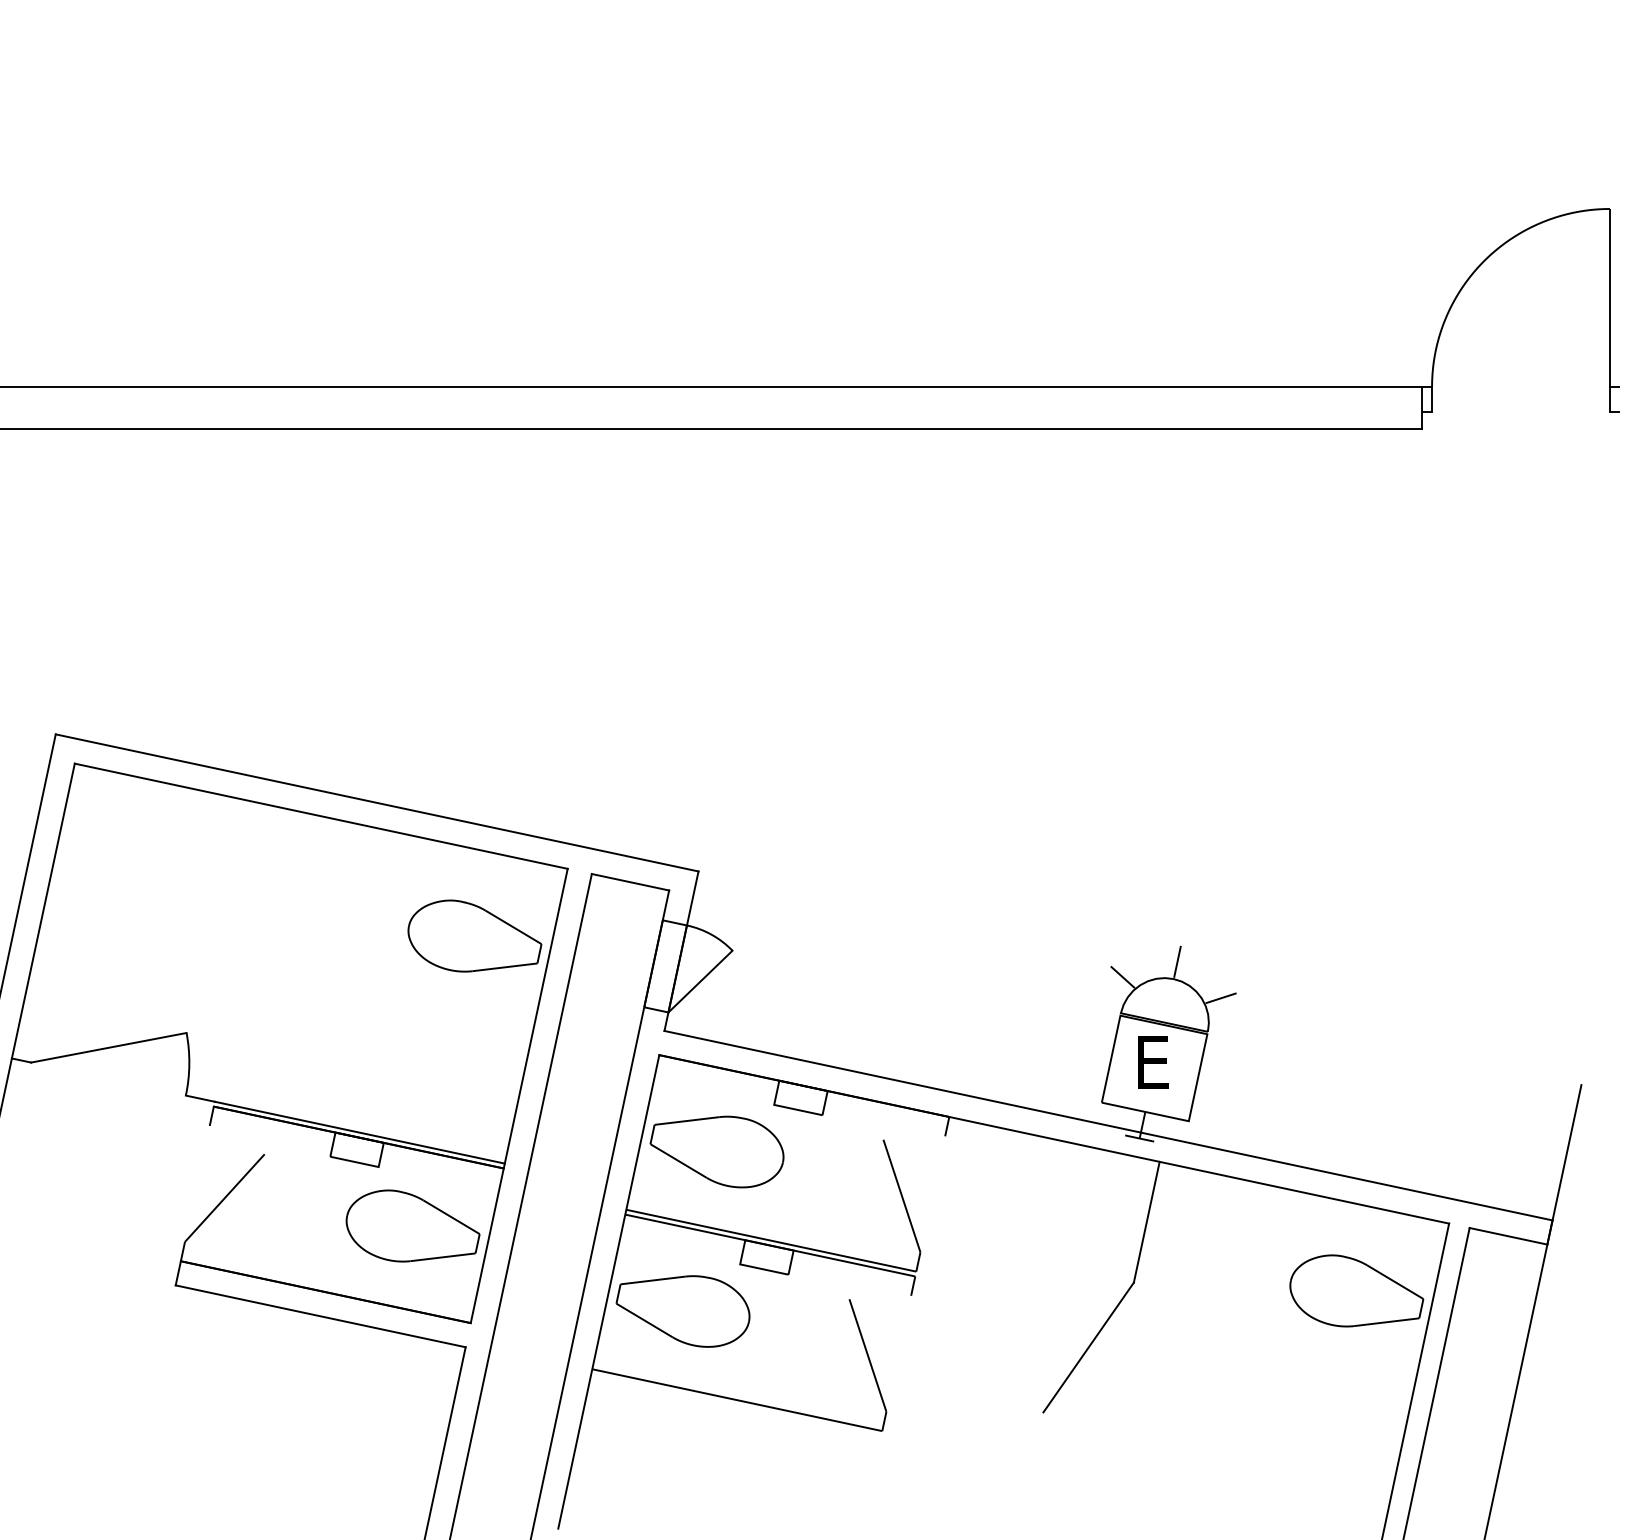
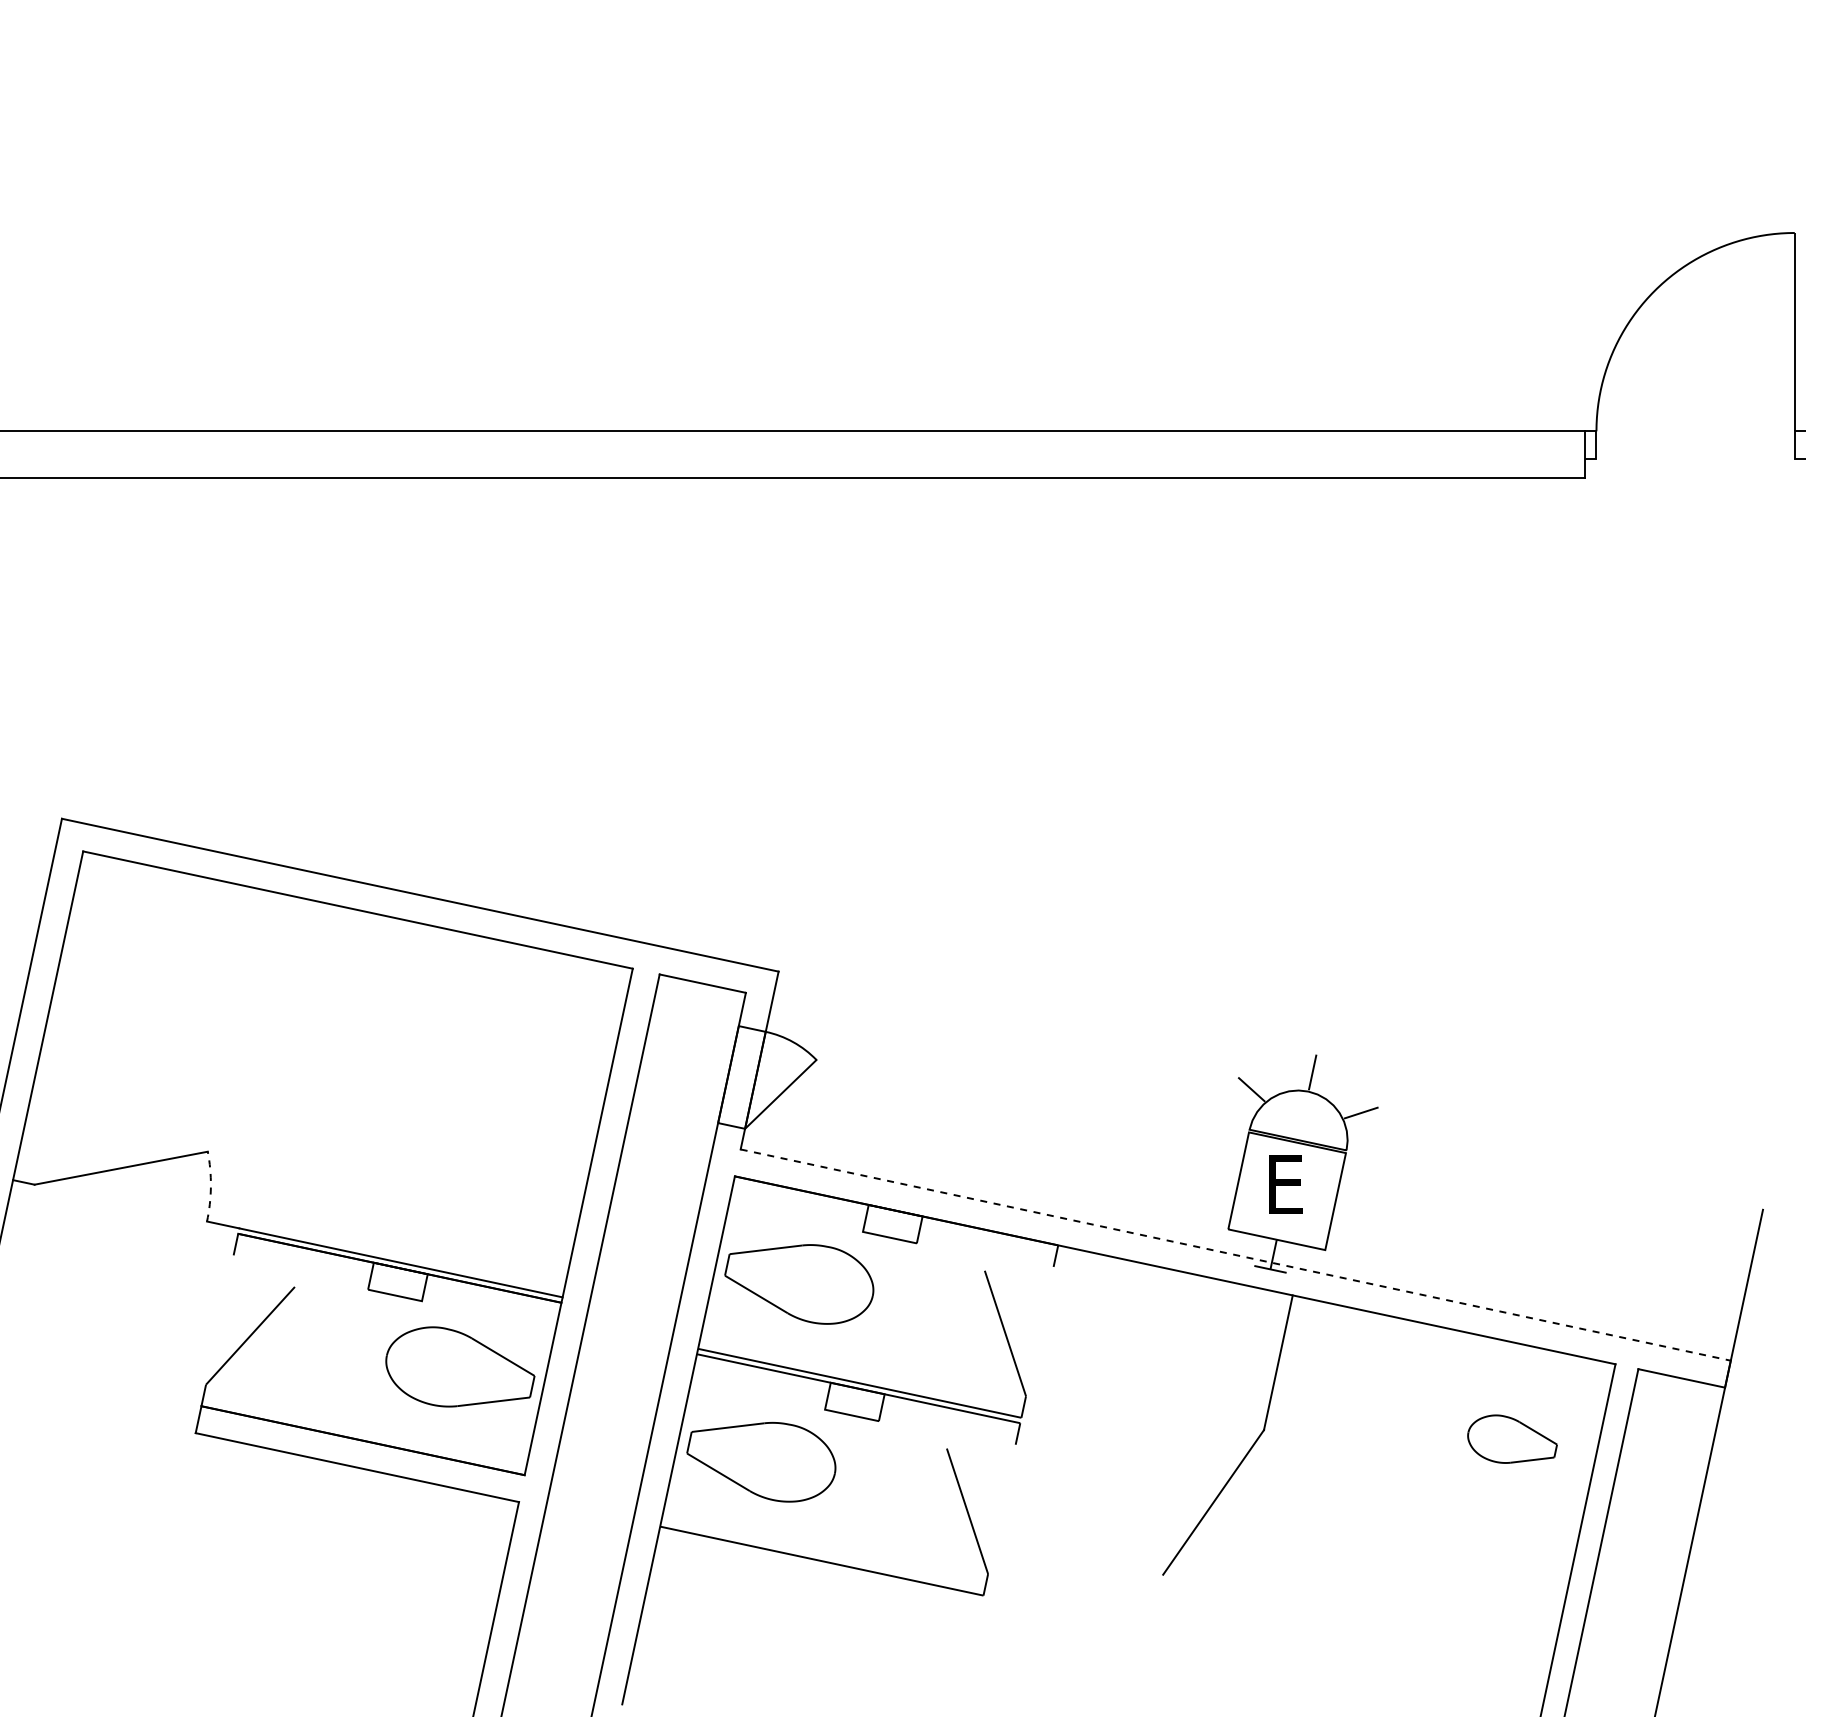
part: (475, 935) -> (529, 1043), removed
arc: (188, 1064) -> (210, 1186), solid -> dashed
line: (1109, 1126) -> (1236, 1255), solid -> dashed
part: (1356, 1290) -> (1512, 1438), size x0.6

